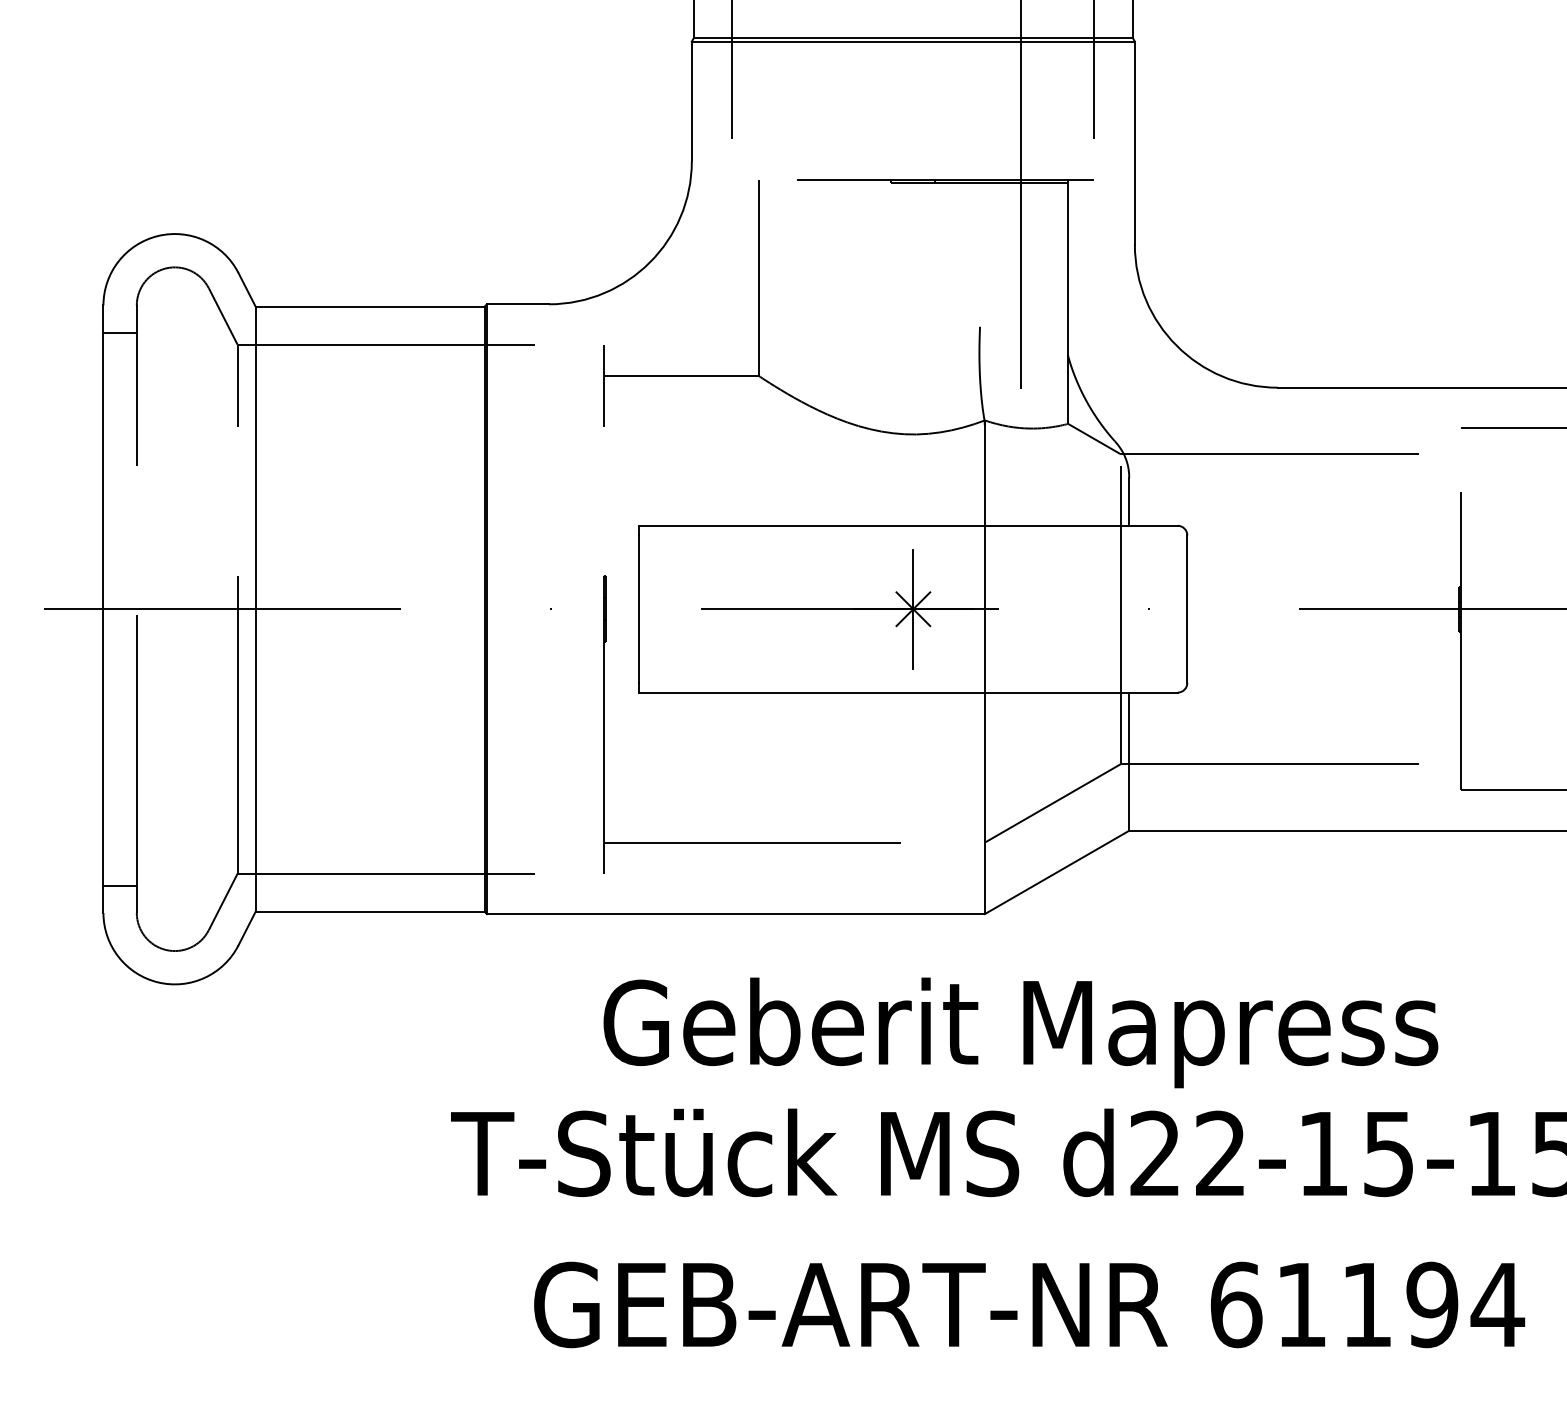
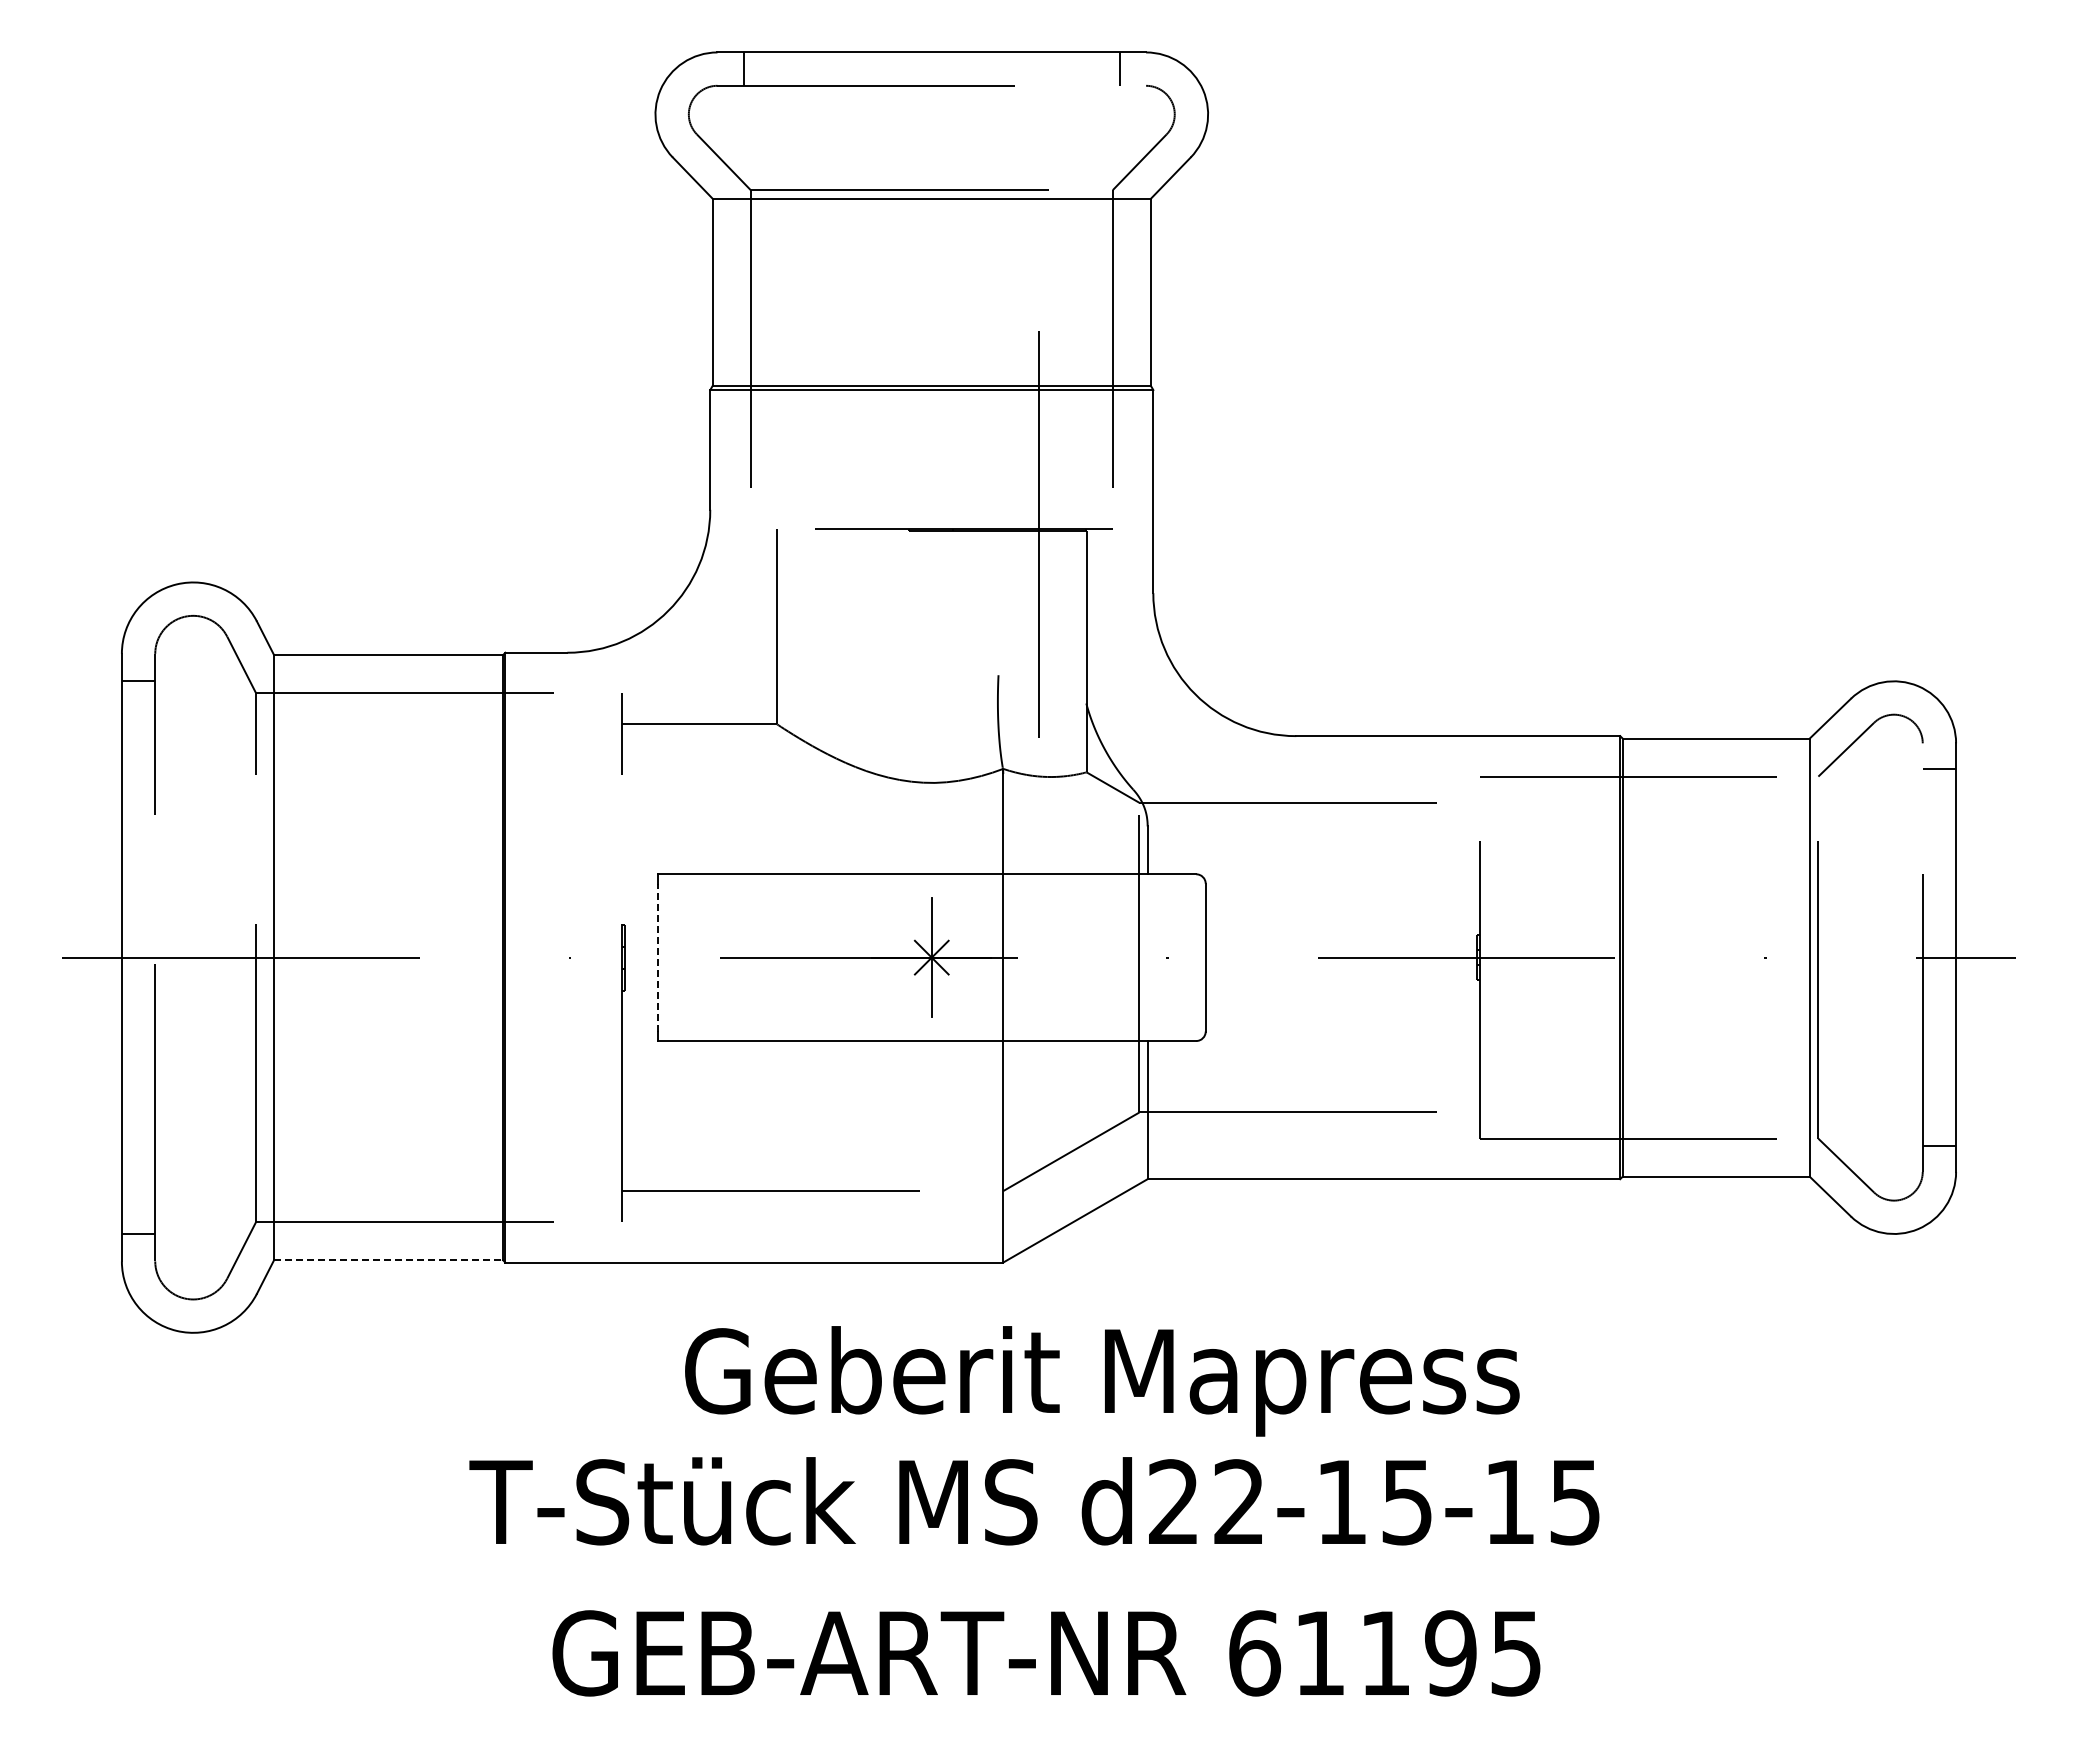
line: (639, 609) -> (657, 957), solid -> dashed
line: (371, 912) -> (389, 1260), solid -> dashed
text: (1021, 1033) -> (1102, 1381), moved
text: (1498, 1305) -> (1516, 1653), 61194 -> 61195

